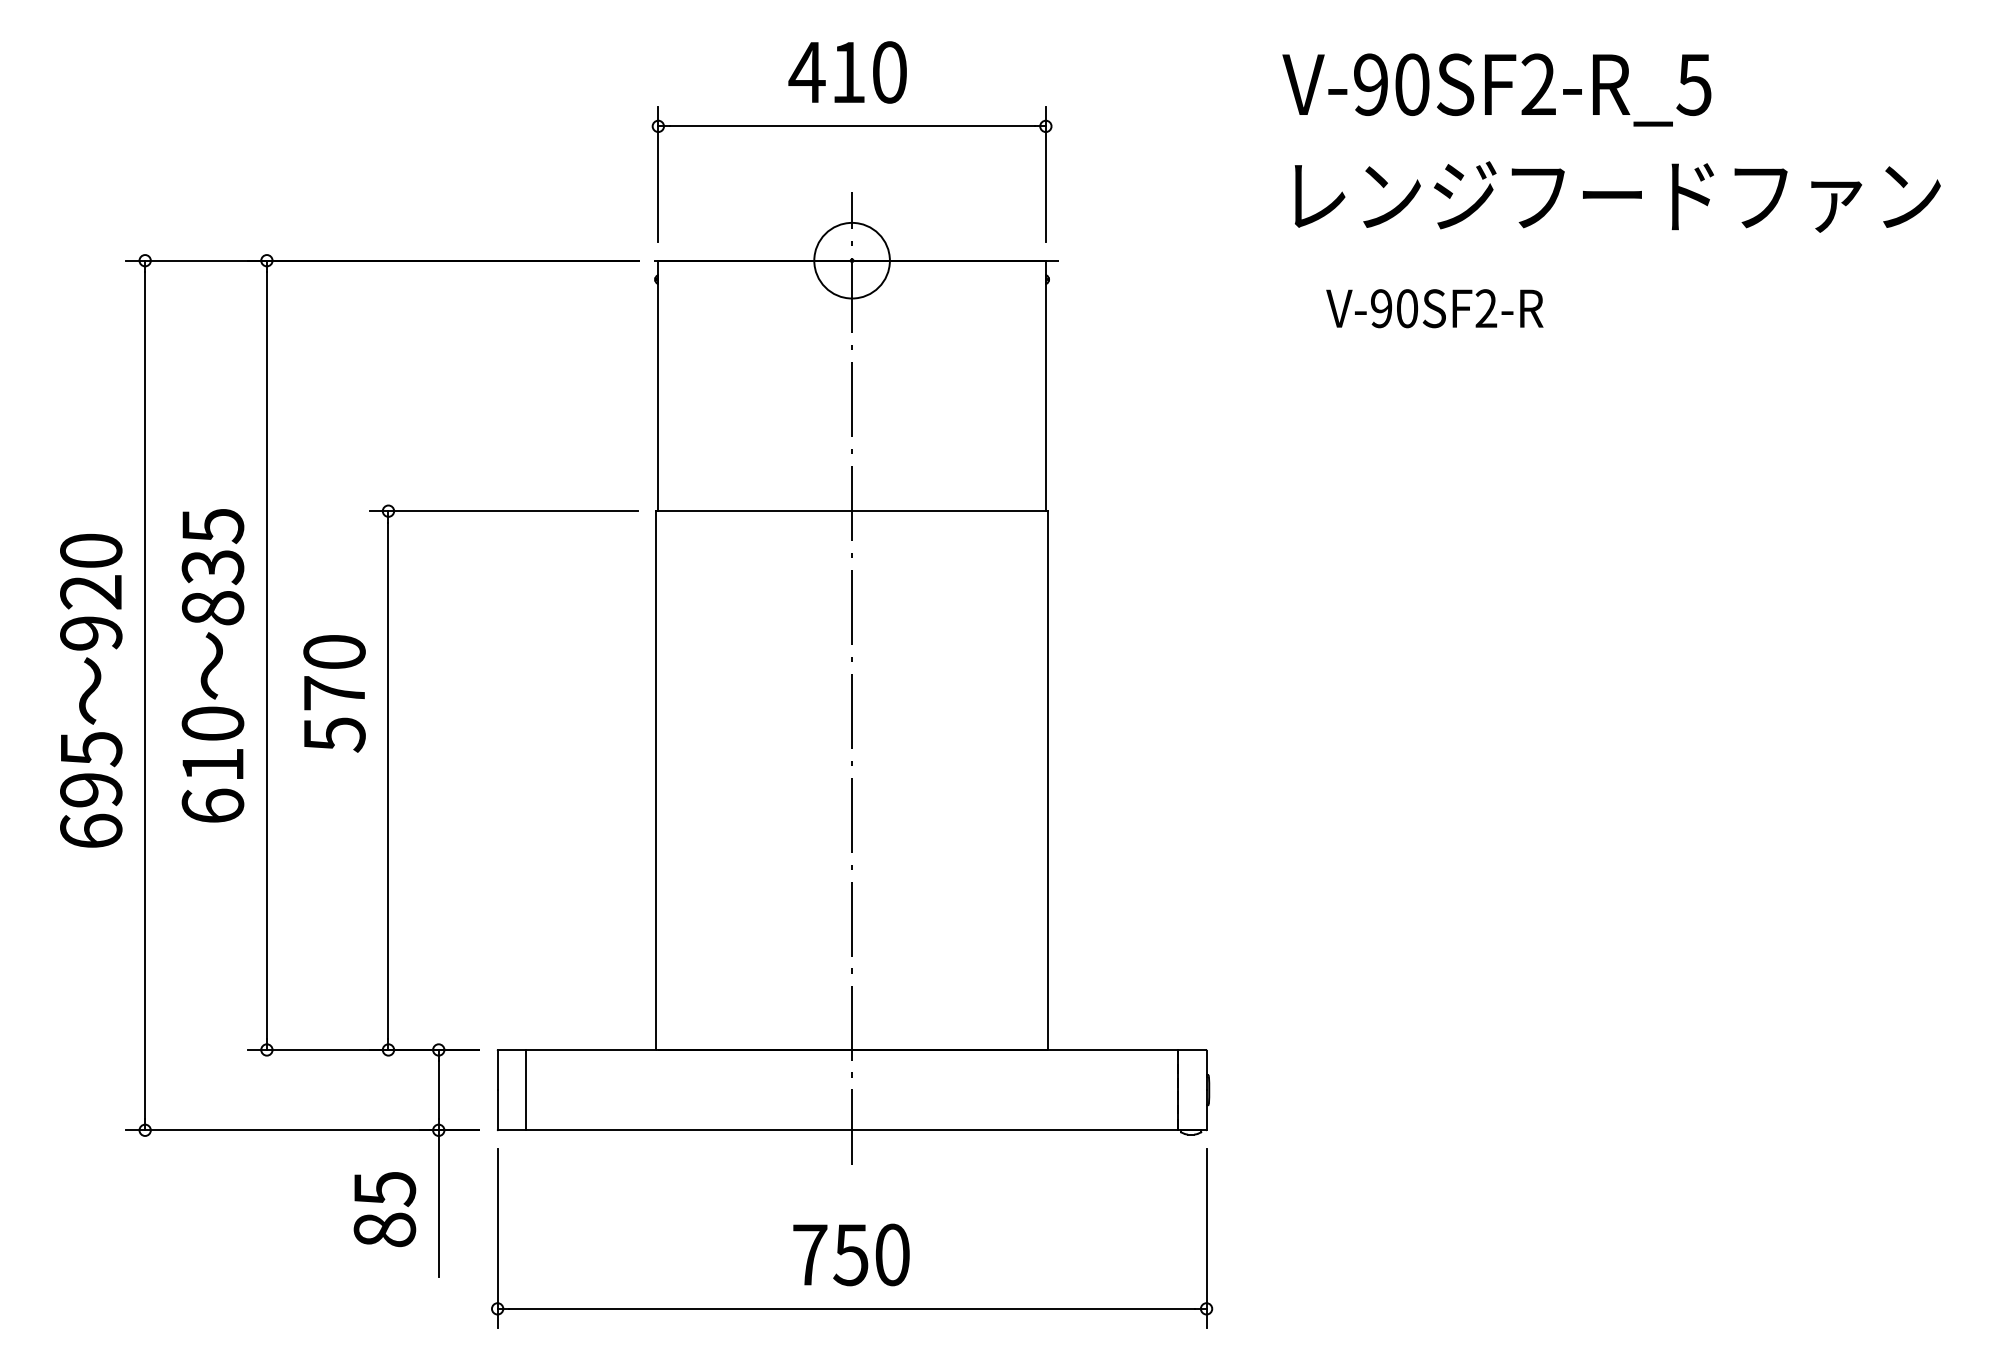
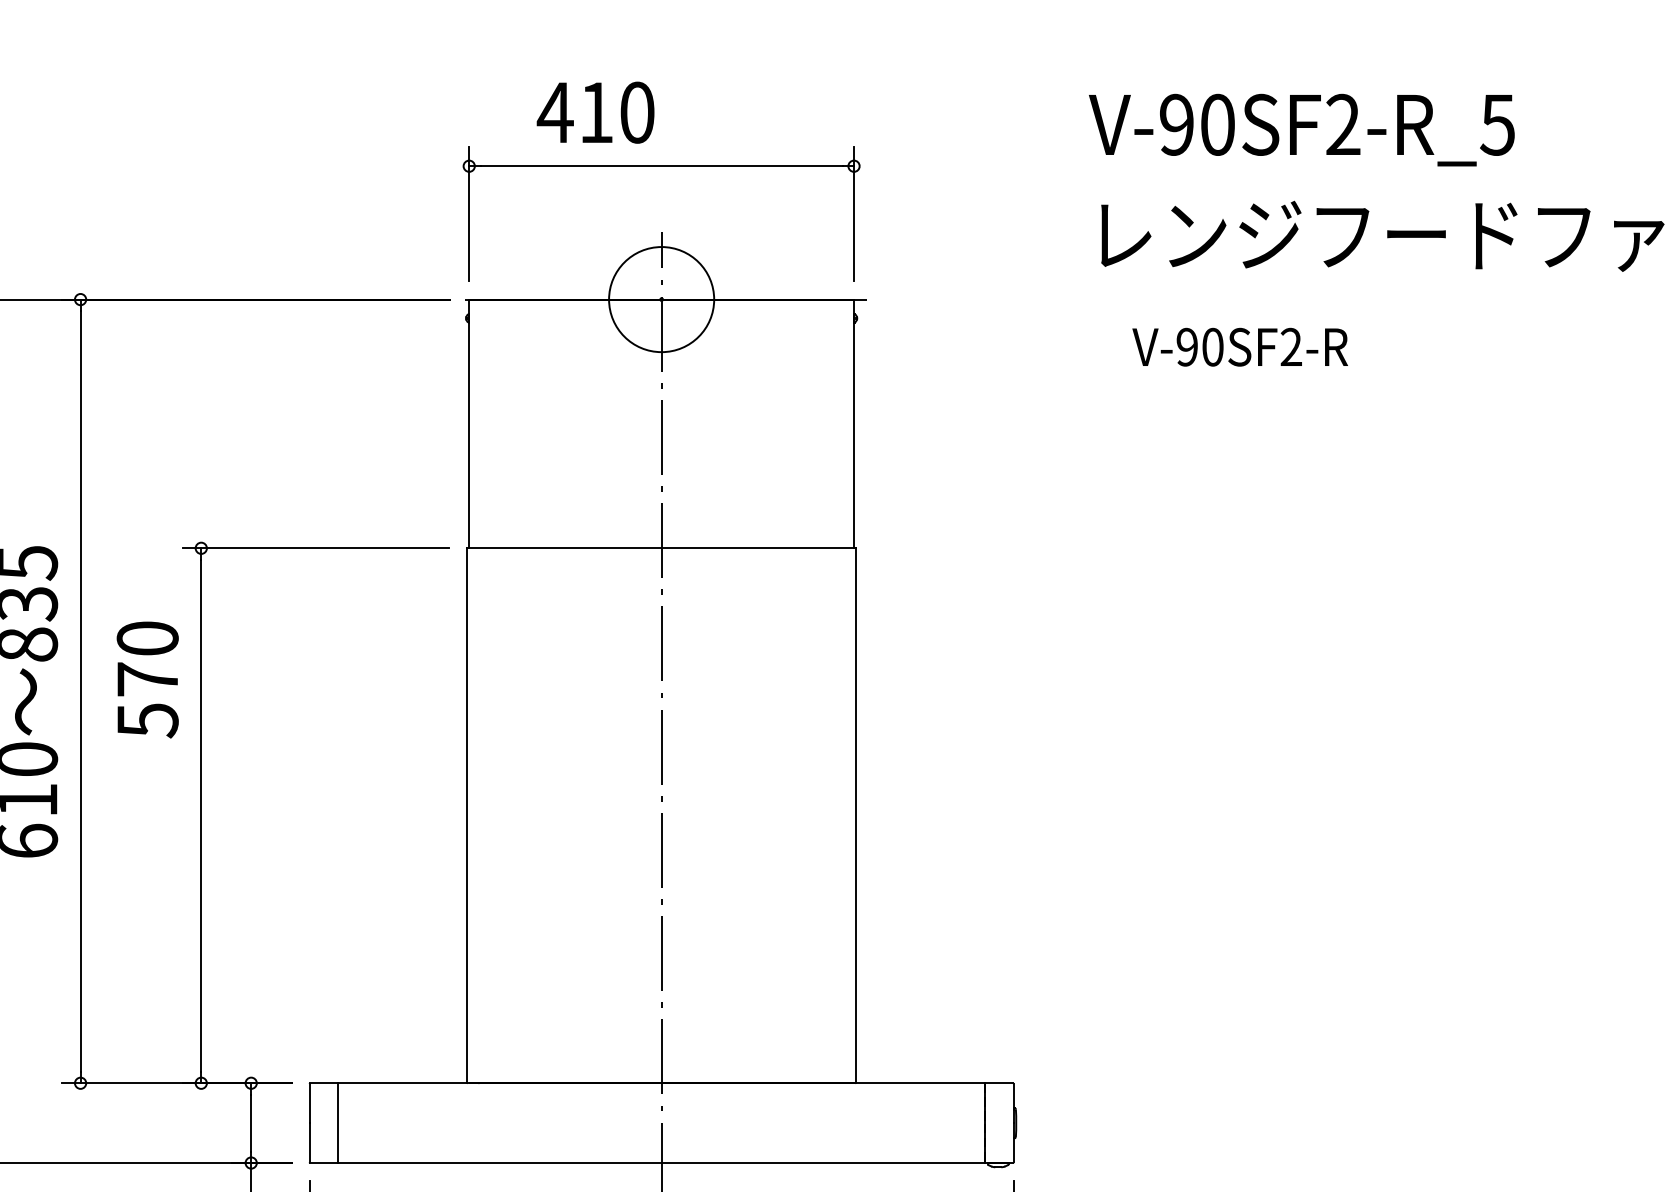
text: (847, 72) -> (595, 112), moved
circle: (851, 260) -> (661, 299), size x1.4
text: (334, 693) -> (147, 679), moved

